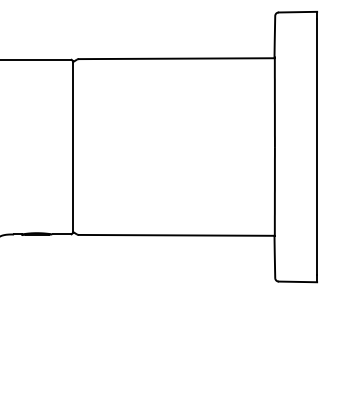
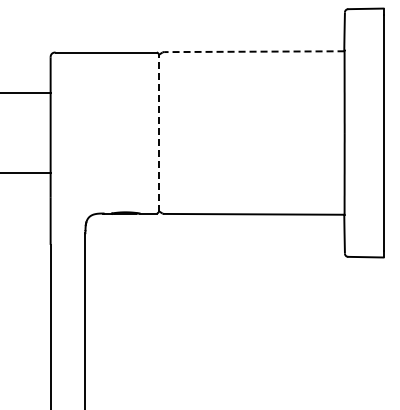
line: (175, 58) -> (253, 51), solid -> dashed
line: (72, 147) -> (158, 133), solid -> dashed

